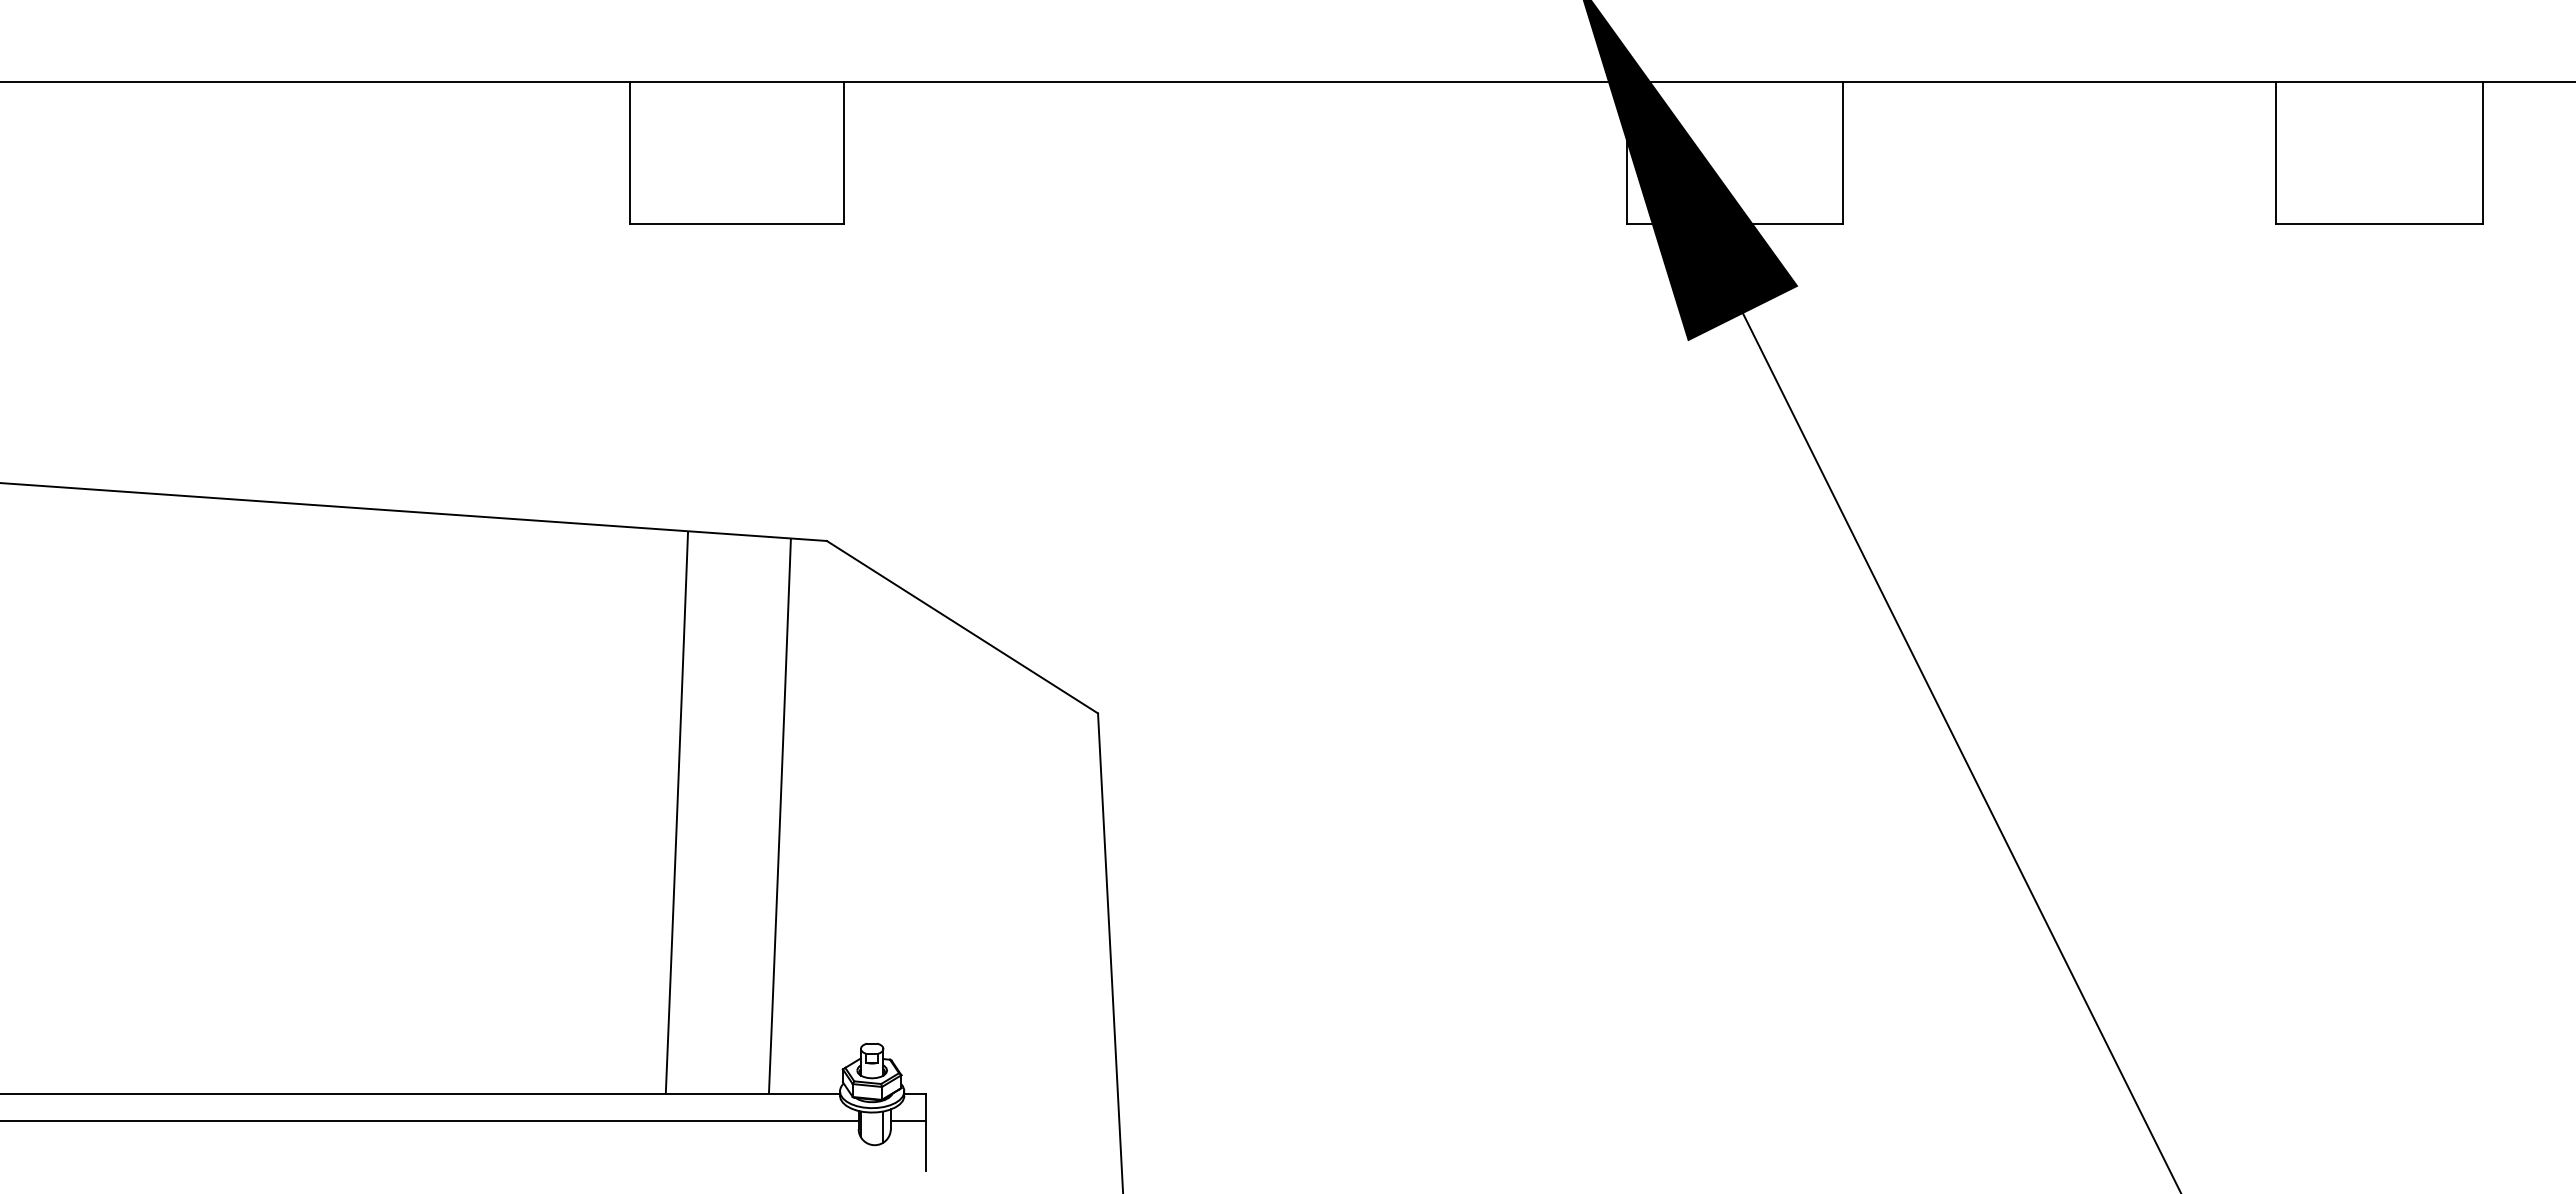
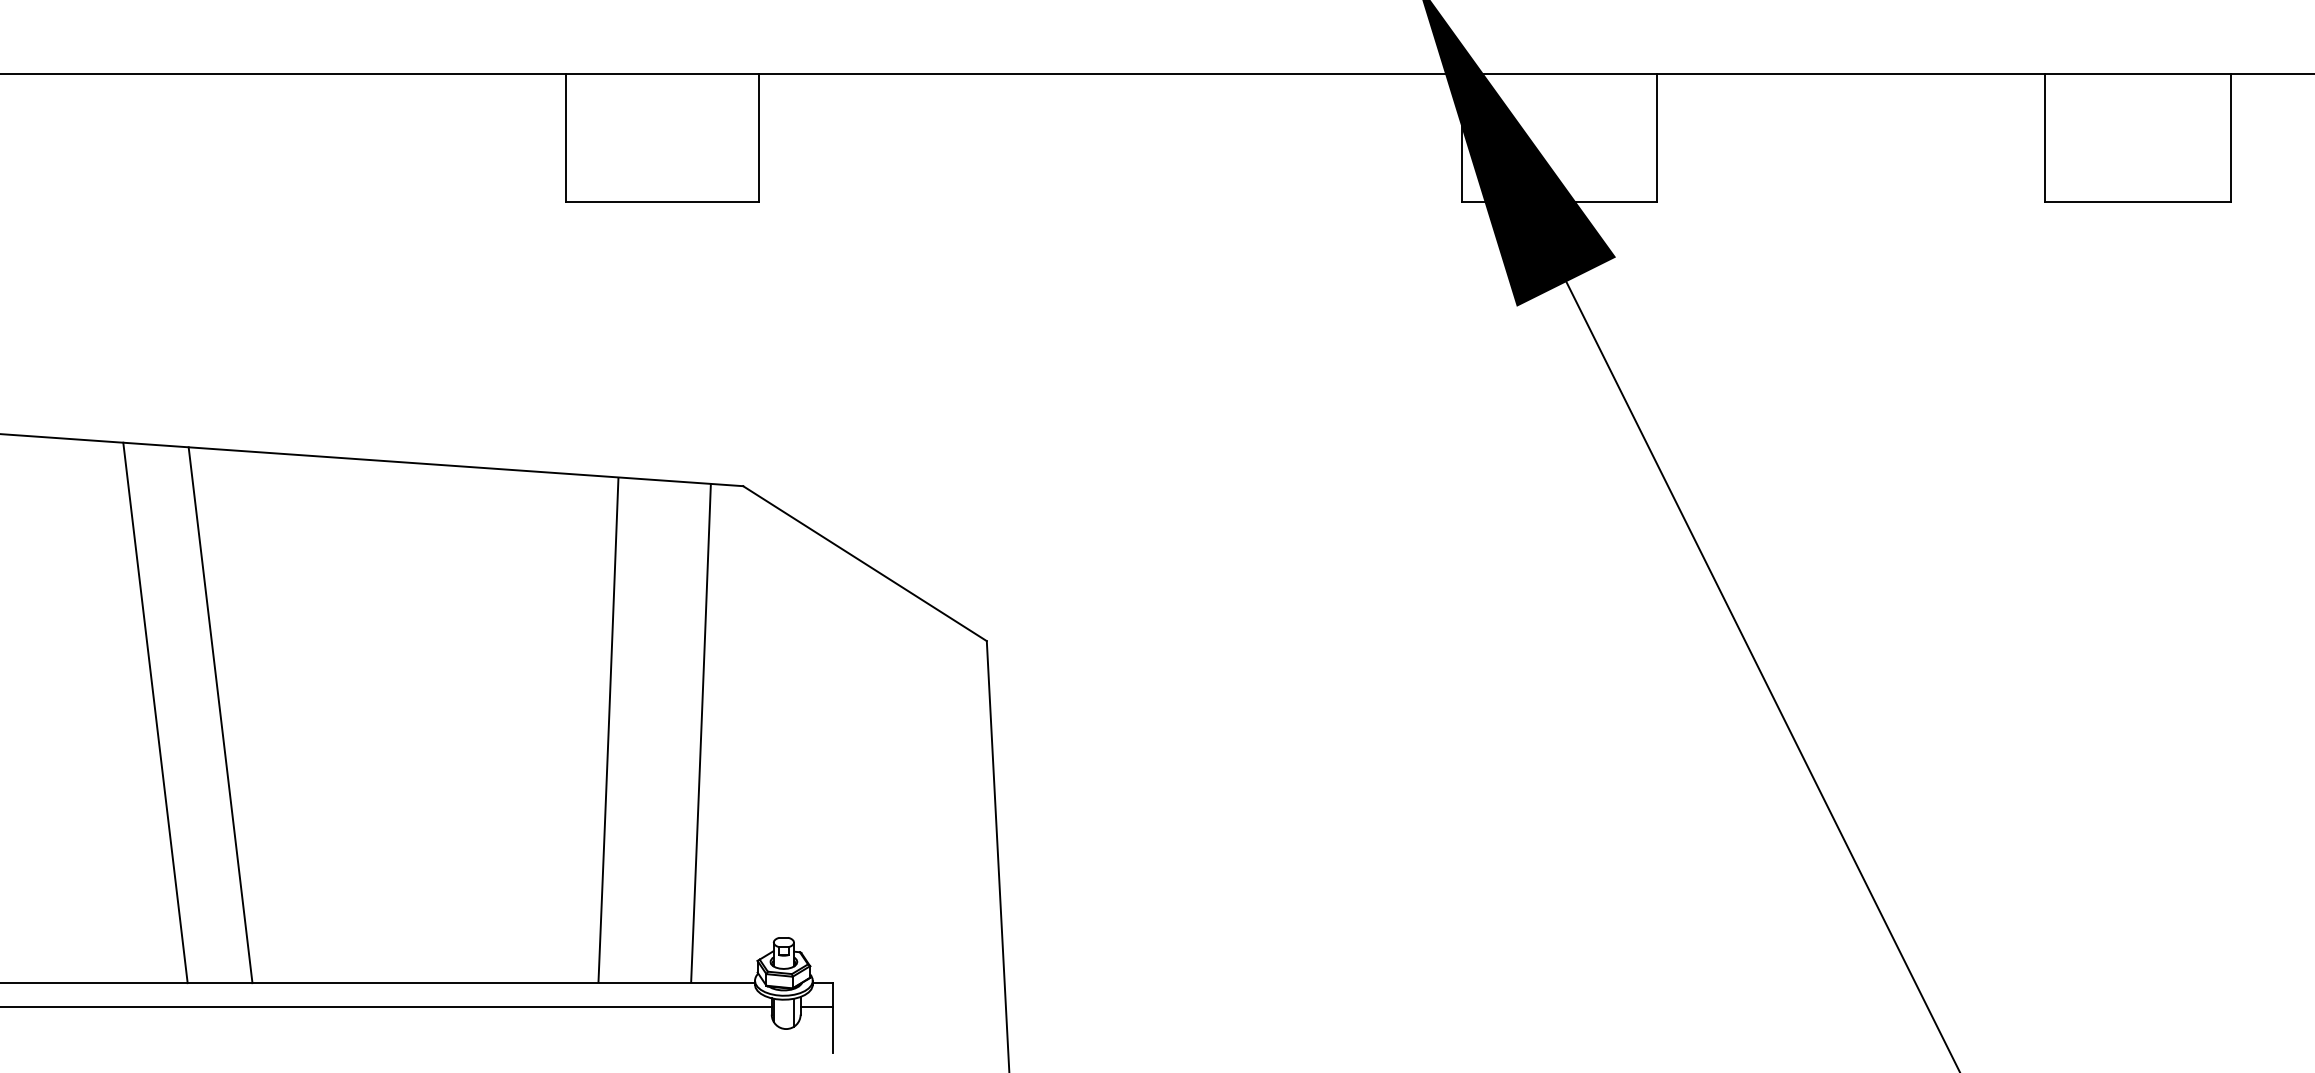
line: (172, 793) -> (155, 713), added
line: (244, 795) -> (219, 714), added

